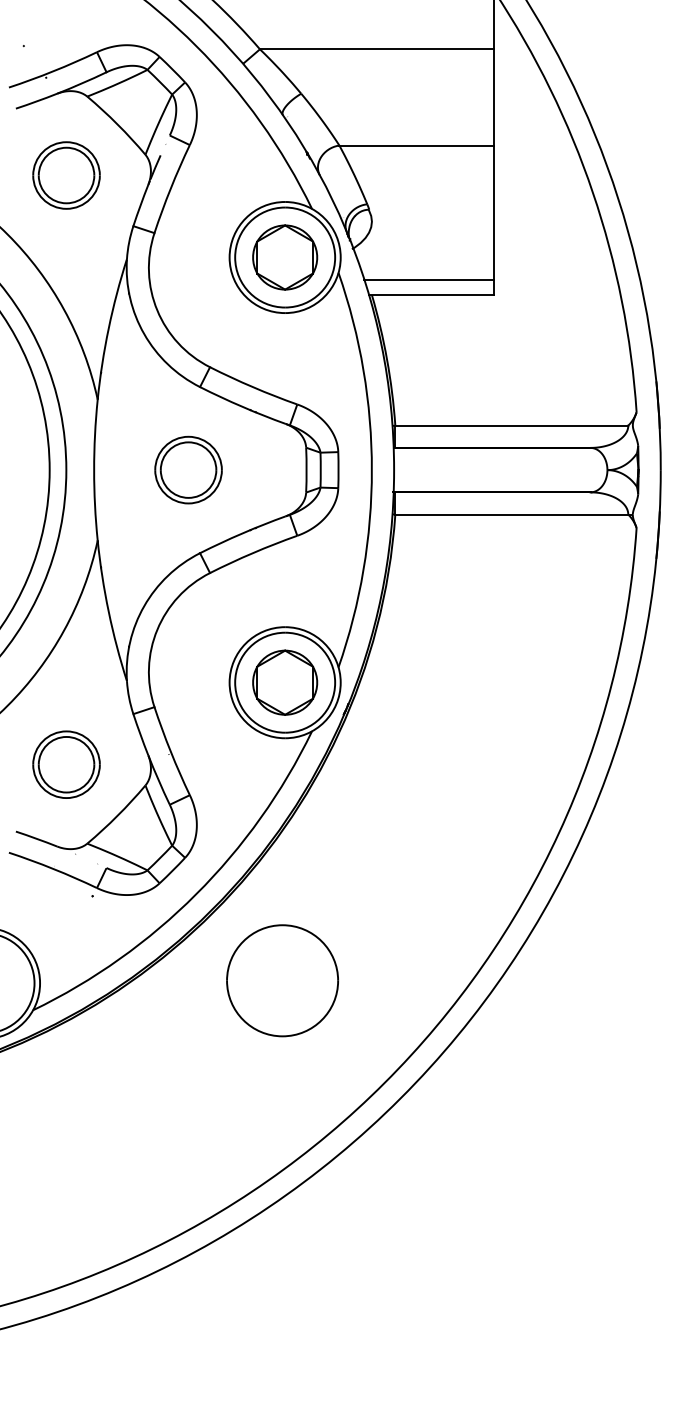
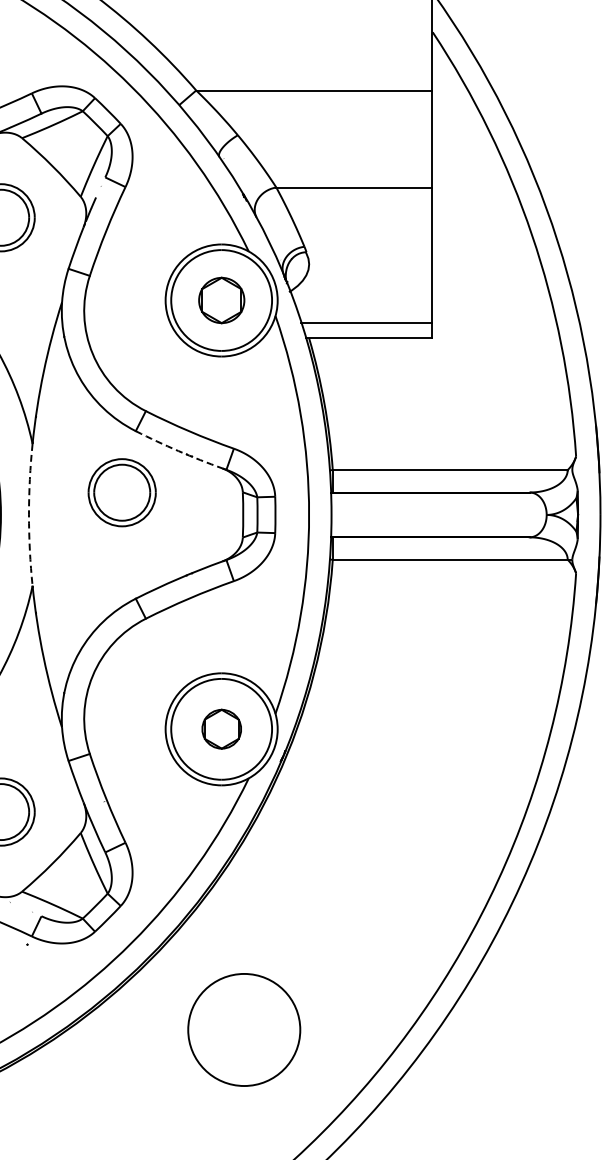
part: (285, 257) -> (221, 300), size x0.7
arc: (242, 406) -> (178, 450), solid -> dashed
part: (188, 469) -> (122, 492), moved
arc: (94, 470) -> (29, 515), solid -> dashed
part: (285, 682) -> (221, 729), size x0.6
part: (282, 980) -> (244, 1029), moved

